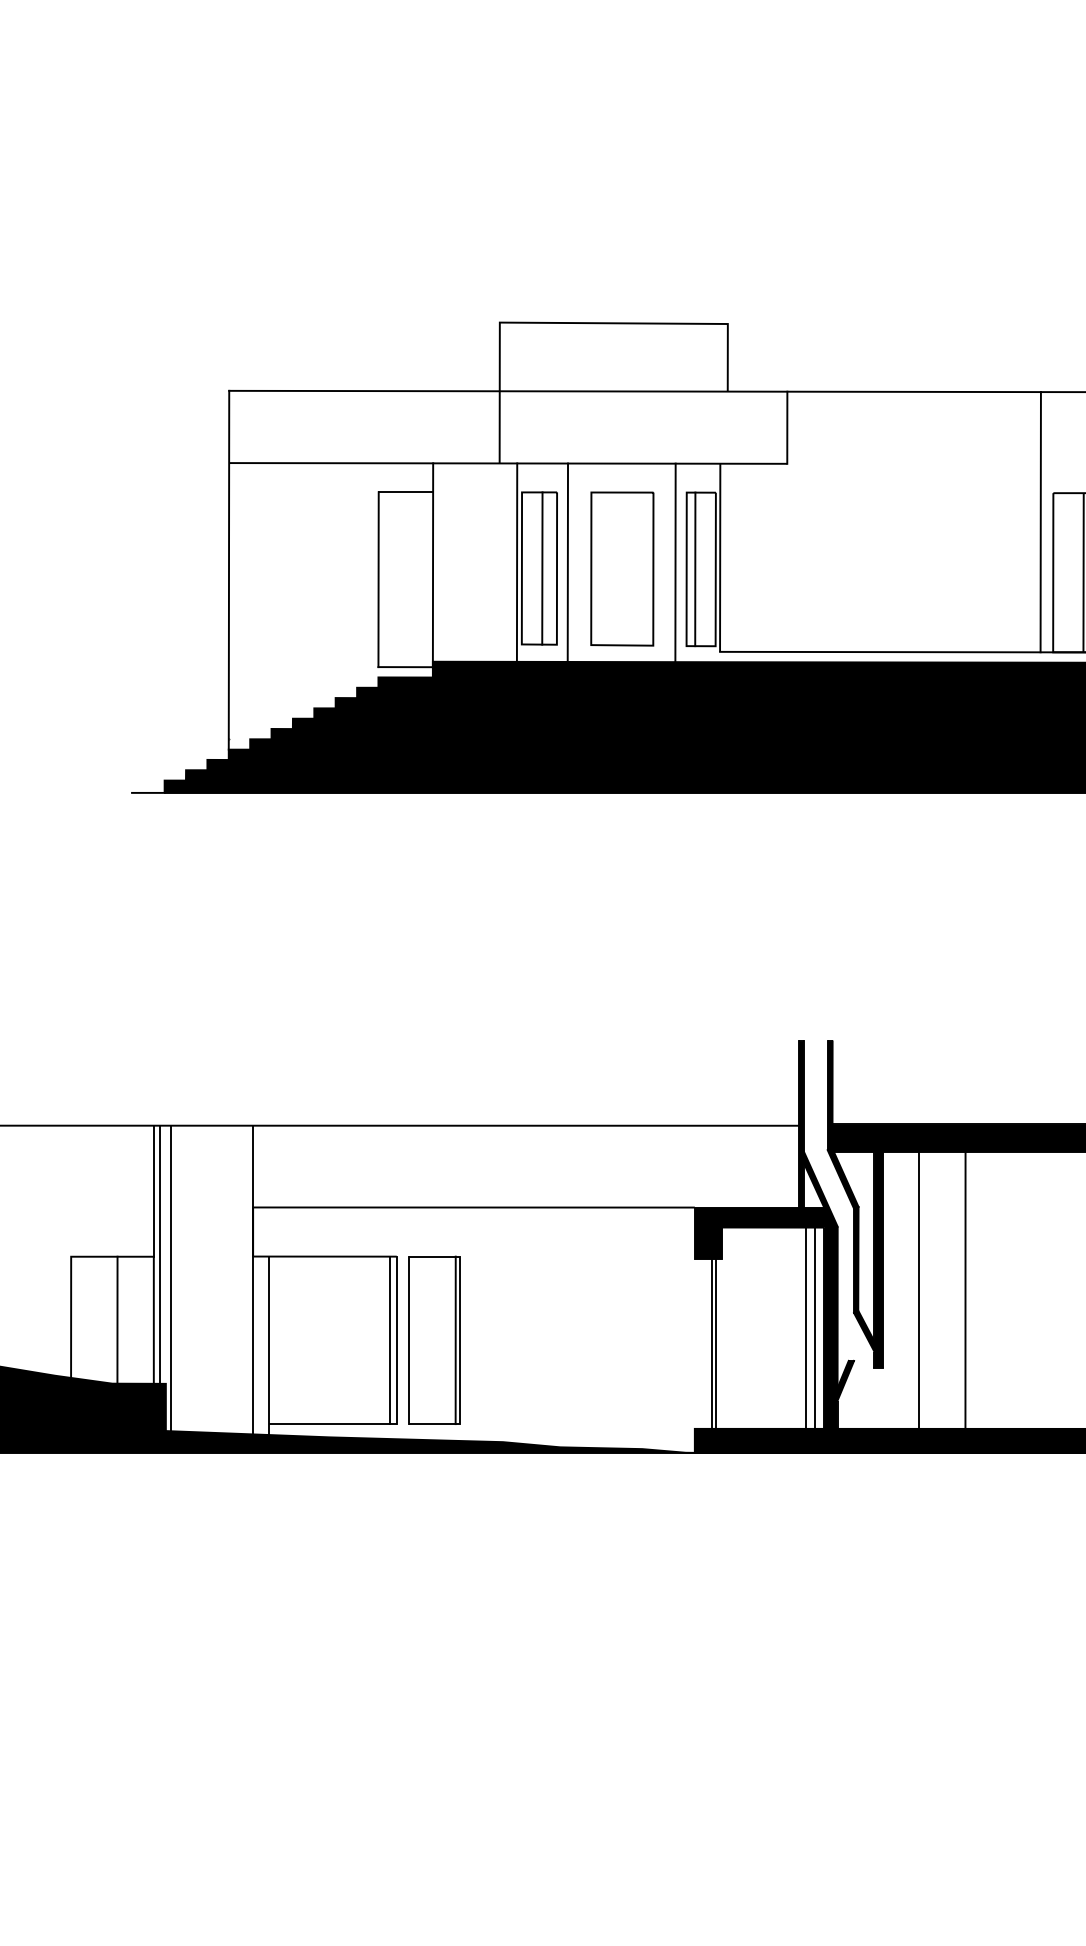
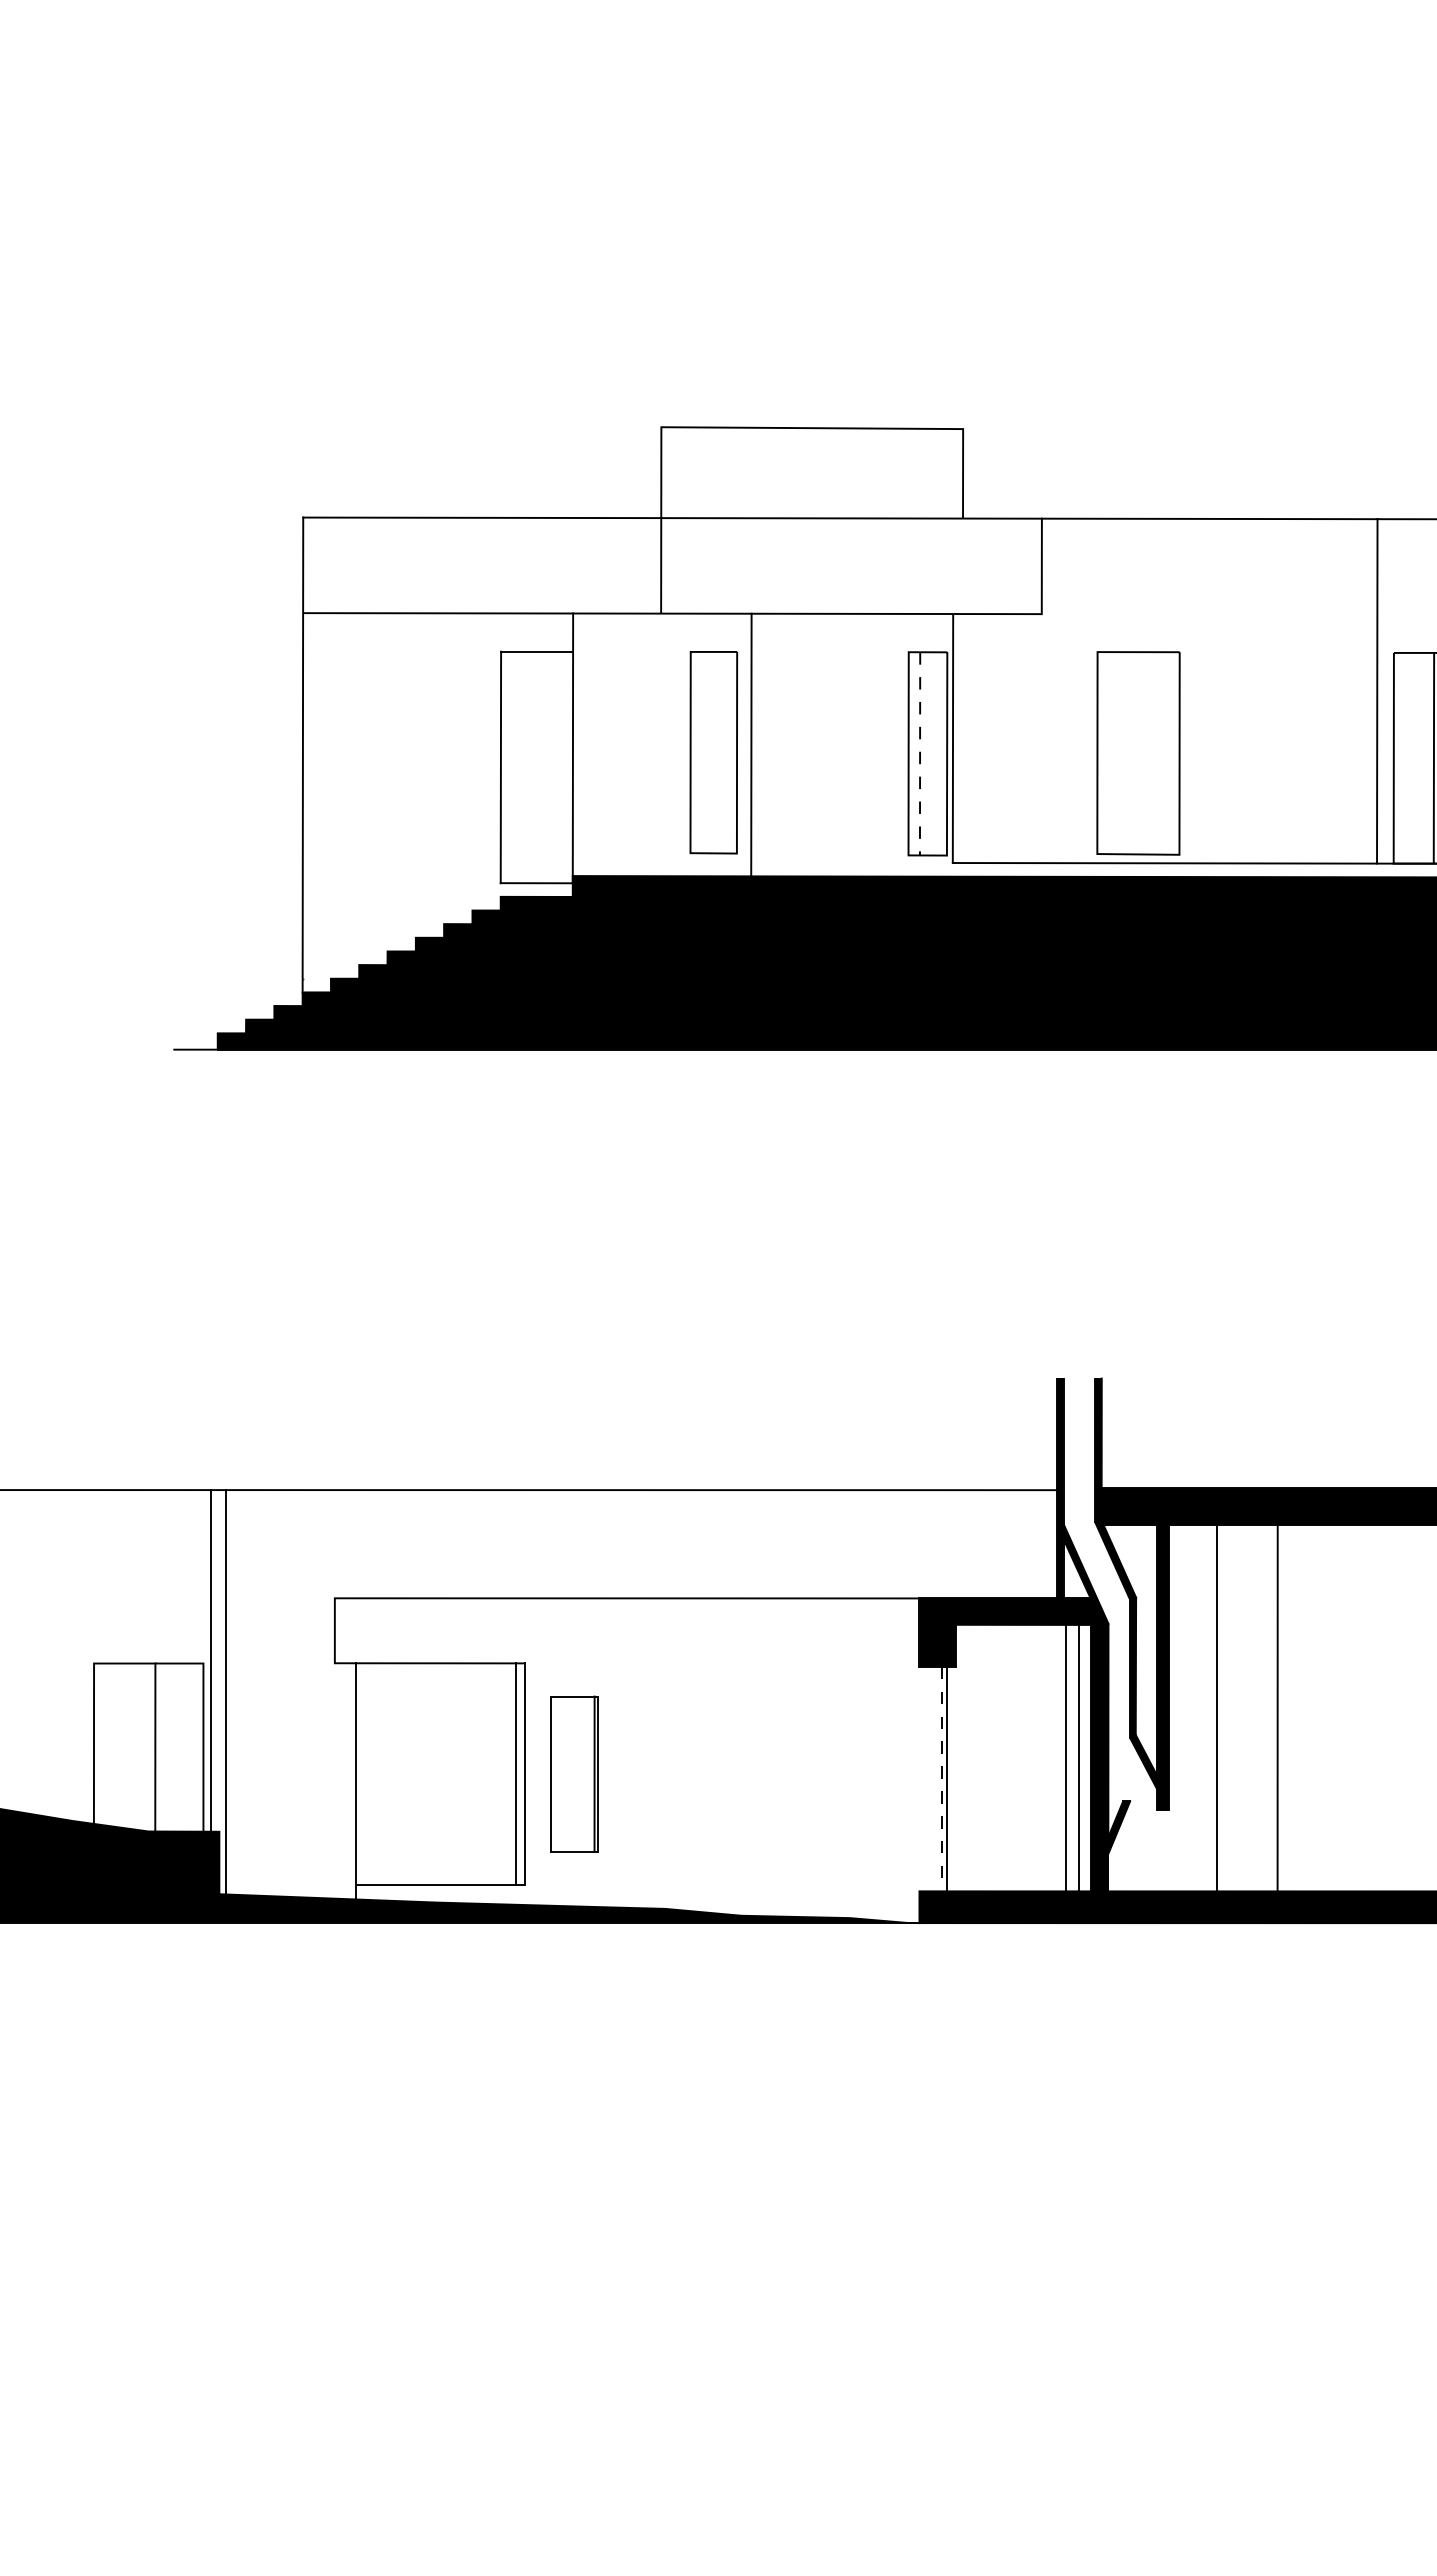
line: (517, 562) -> (684, 744), removed
line: (675, 562) -> (893, 744), removed
line: (542, 568) -> (717, 752), removed
part: (622, 569) -> (1138, 753), moved
line: (695, 569) -> (920, 753), solid -> dashed
line: (153, 1190) -> (203, 1576), removed
line: (252, 1280) -> (334, 1694), removed
part: (434, 1339) -> (574, 1773), size x0.7
line: (711, 1344) -> (941, 1779), solid -> dashed

